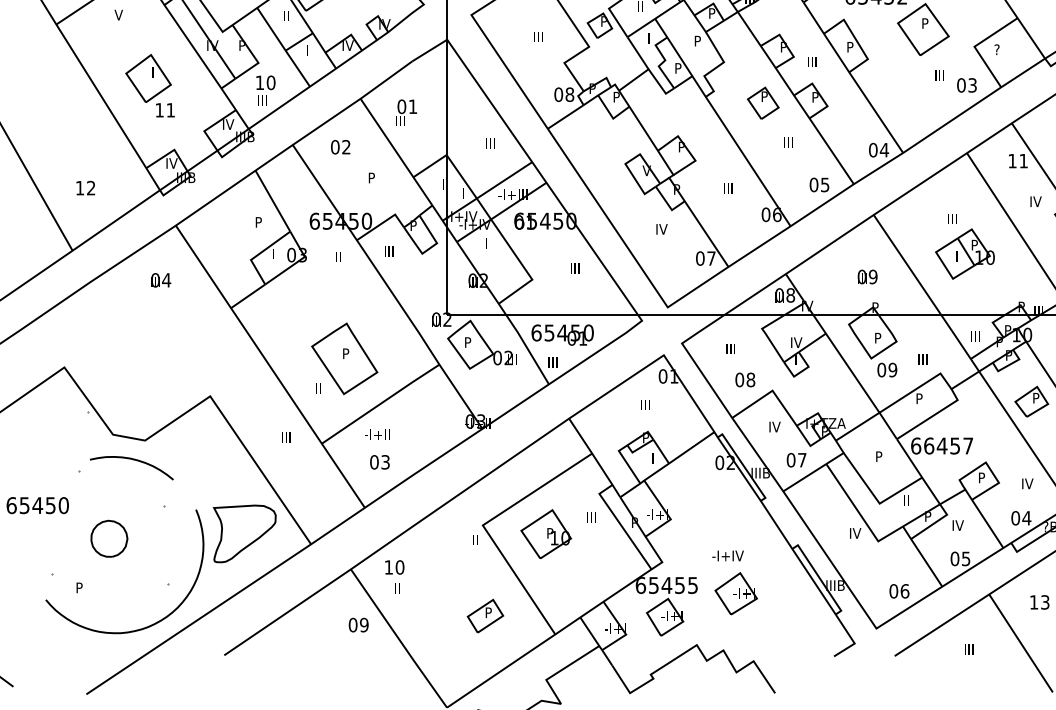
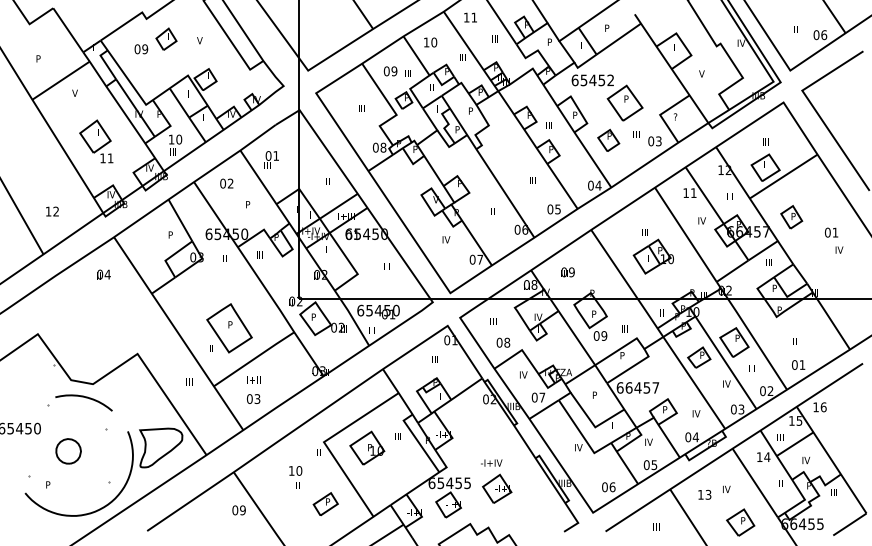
part: (762, 101) -> (608, 139), moved
text: (866, 277) -> (567, 272), moved
text: (394, 577) -> (295, 477), moved

